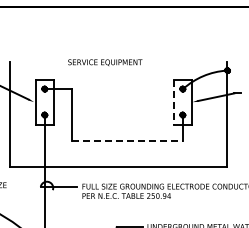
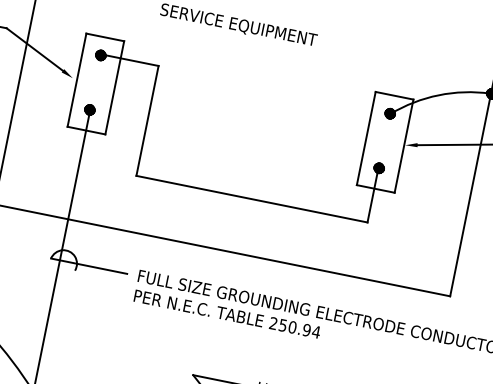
line: (174, 103) -> (366, 140), dashed -> solid
line: (127, 141) -> (252, 200), dashed -> solid

